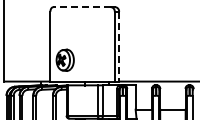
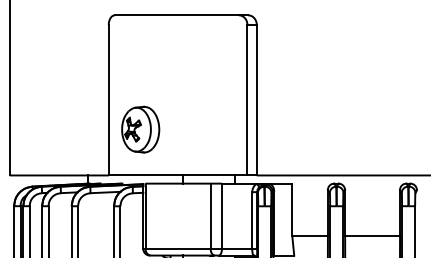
line: (82, 7) -> (177, 15), dashed -> solid
line: (119, 46) -> (257, 99), dashed -> solid

